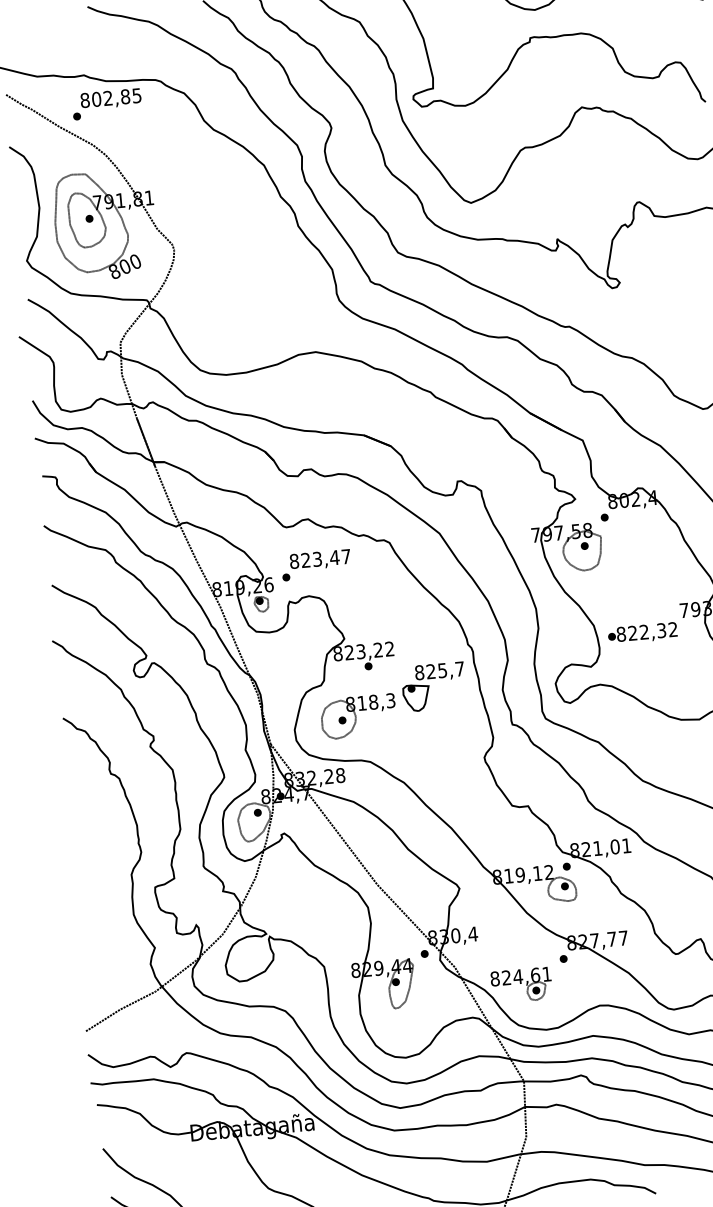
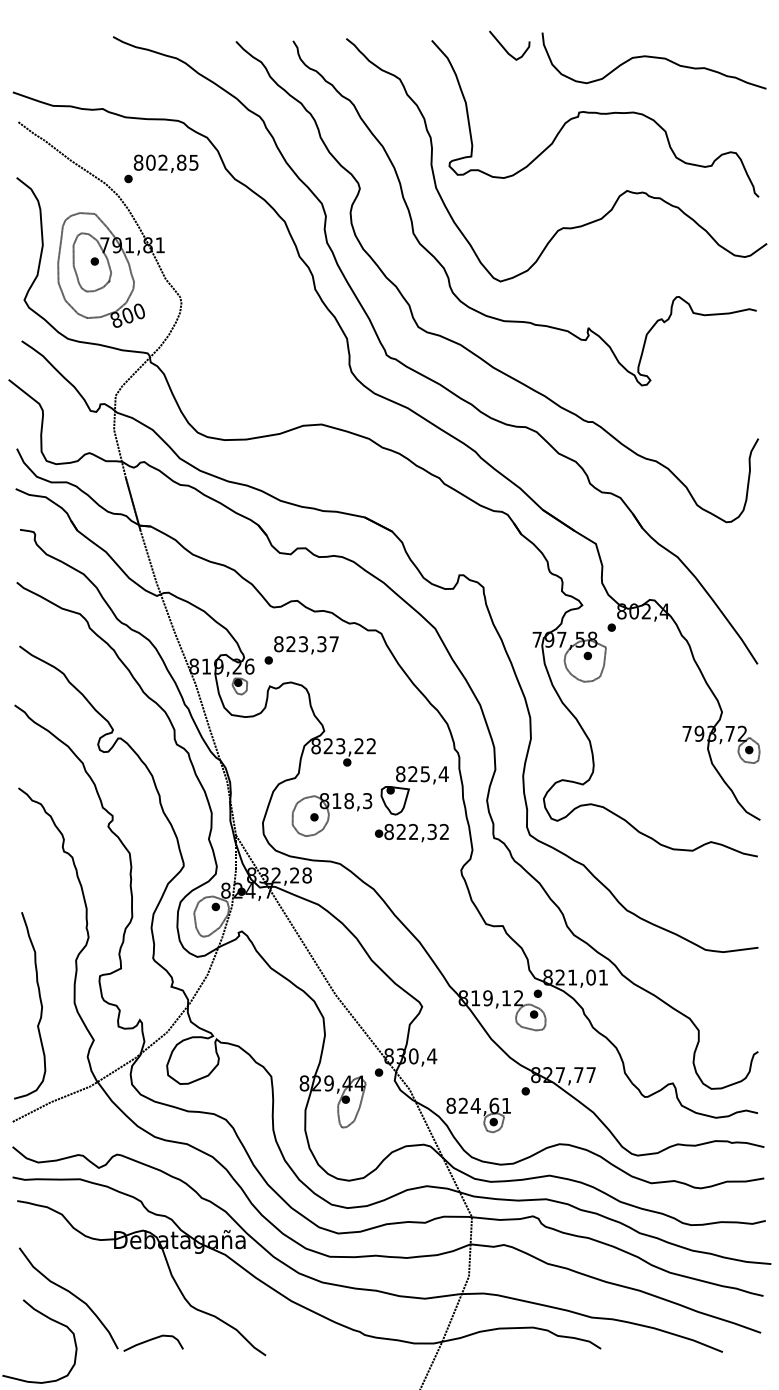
text: (107, 103) -> (161, 168), moved
text: (334, 558) -> (321, 644), 823,47 -> 823,37
text: (642, 633) -> (411, 833), moved
text: (459, 668) -> (443, 773), 825,7 -> 825,4
curve: (102, 919) -> (40, 1005), added

